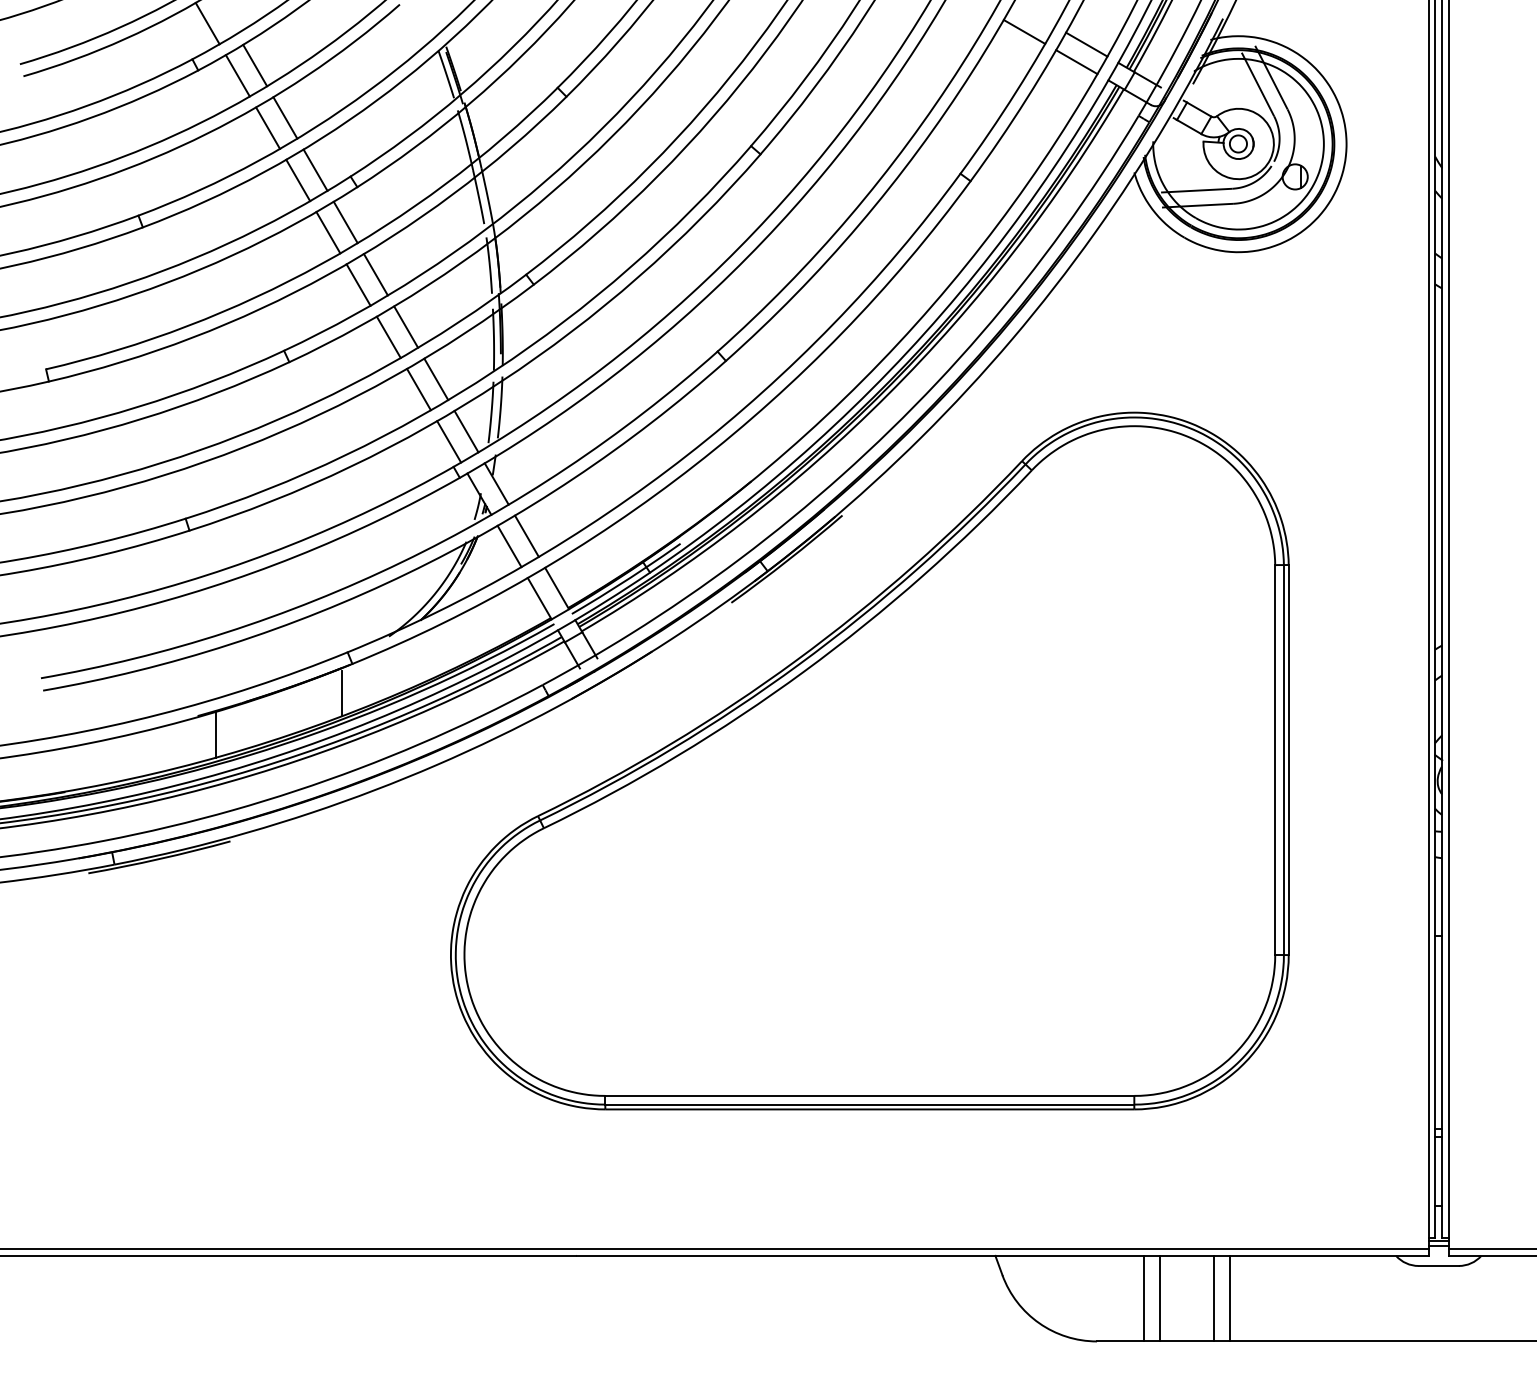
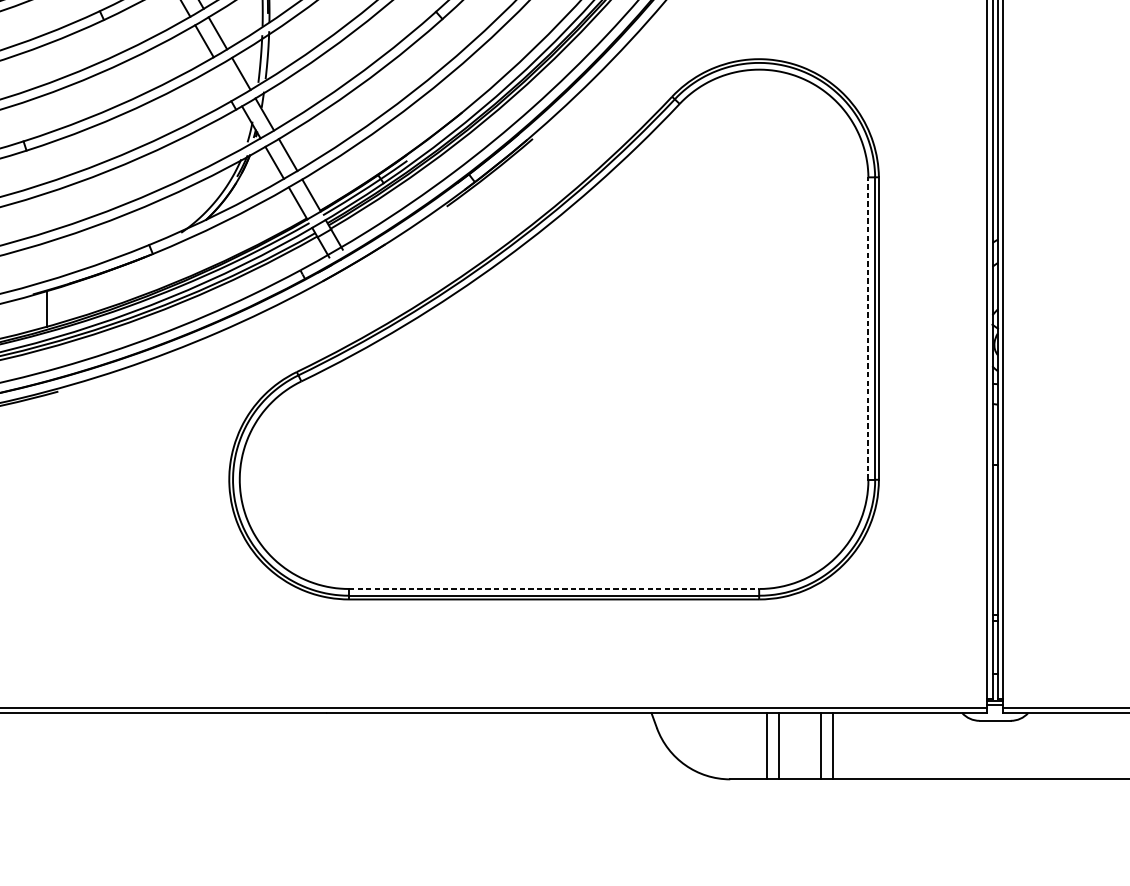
line: (449, 441) -> (228, 81), removed
line: (341, 693) -> (144, 276), removed
line: (1275, 760) -> (868, 328), solid -> dashed
line: (870, 1095) -> (554, 588), solid -> dashed

